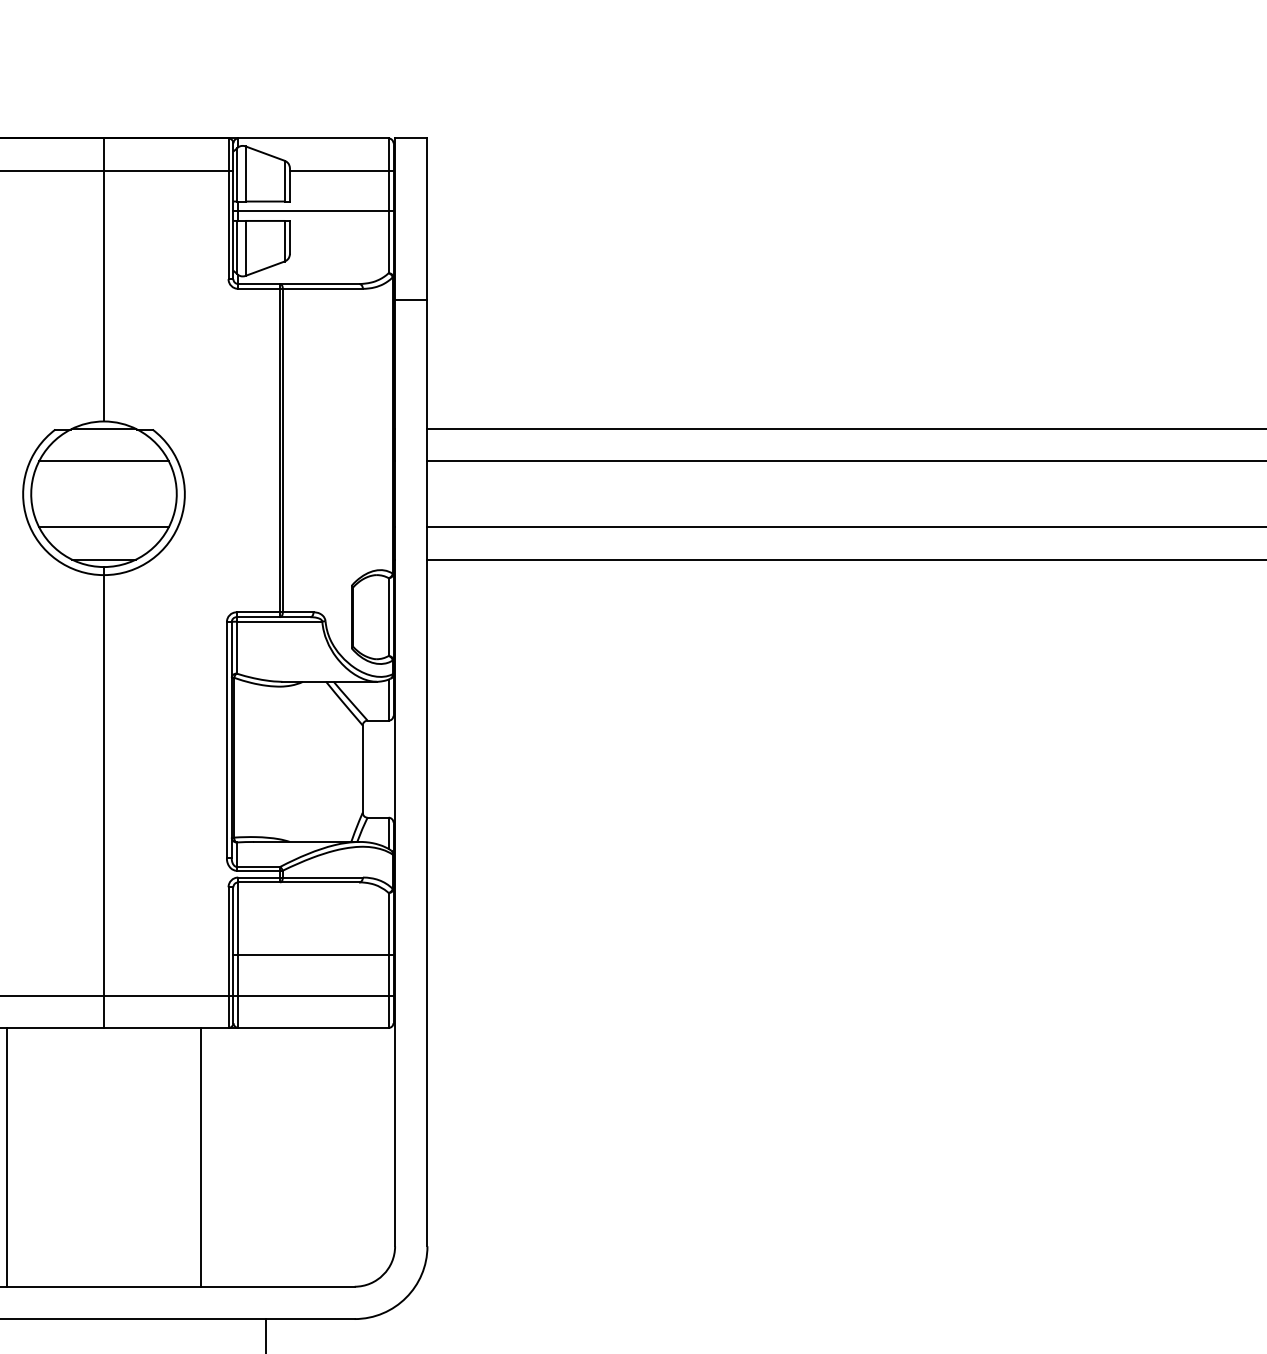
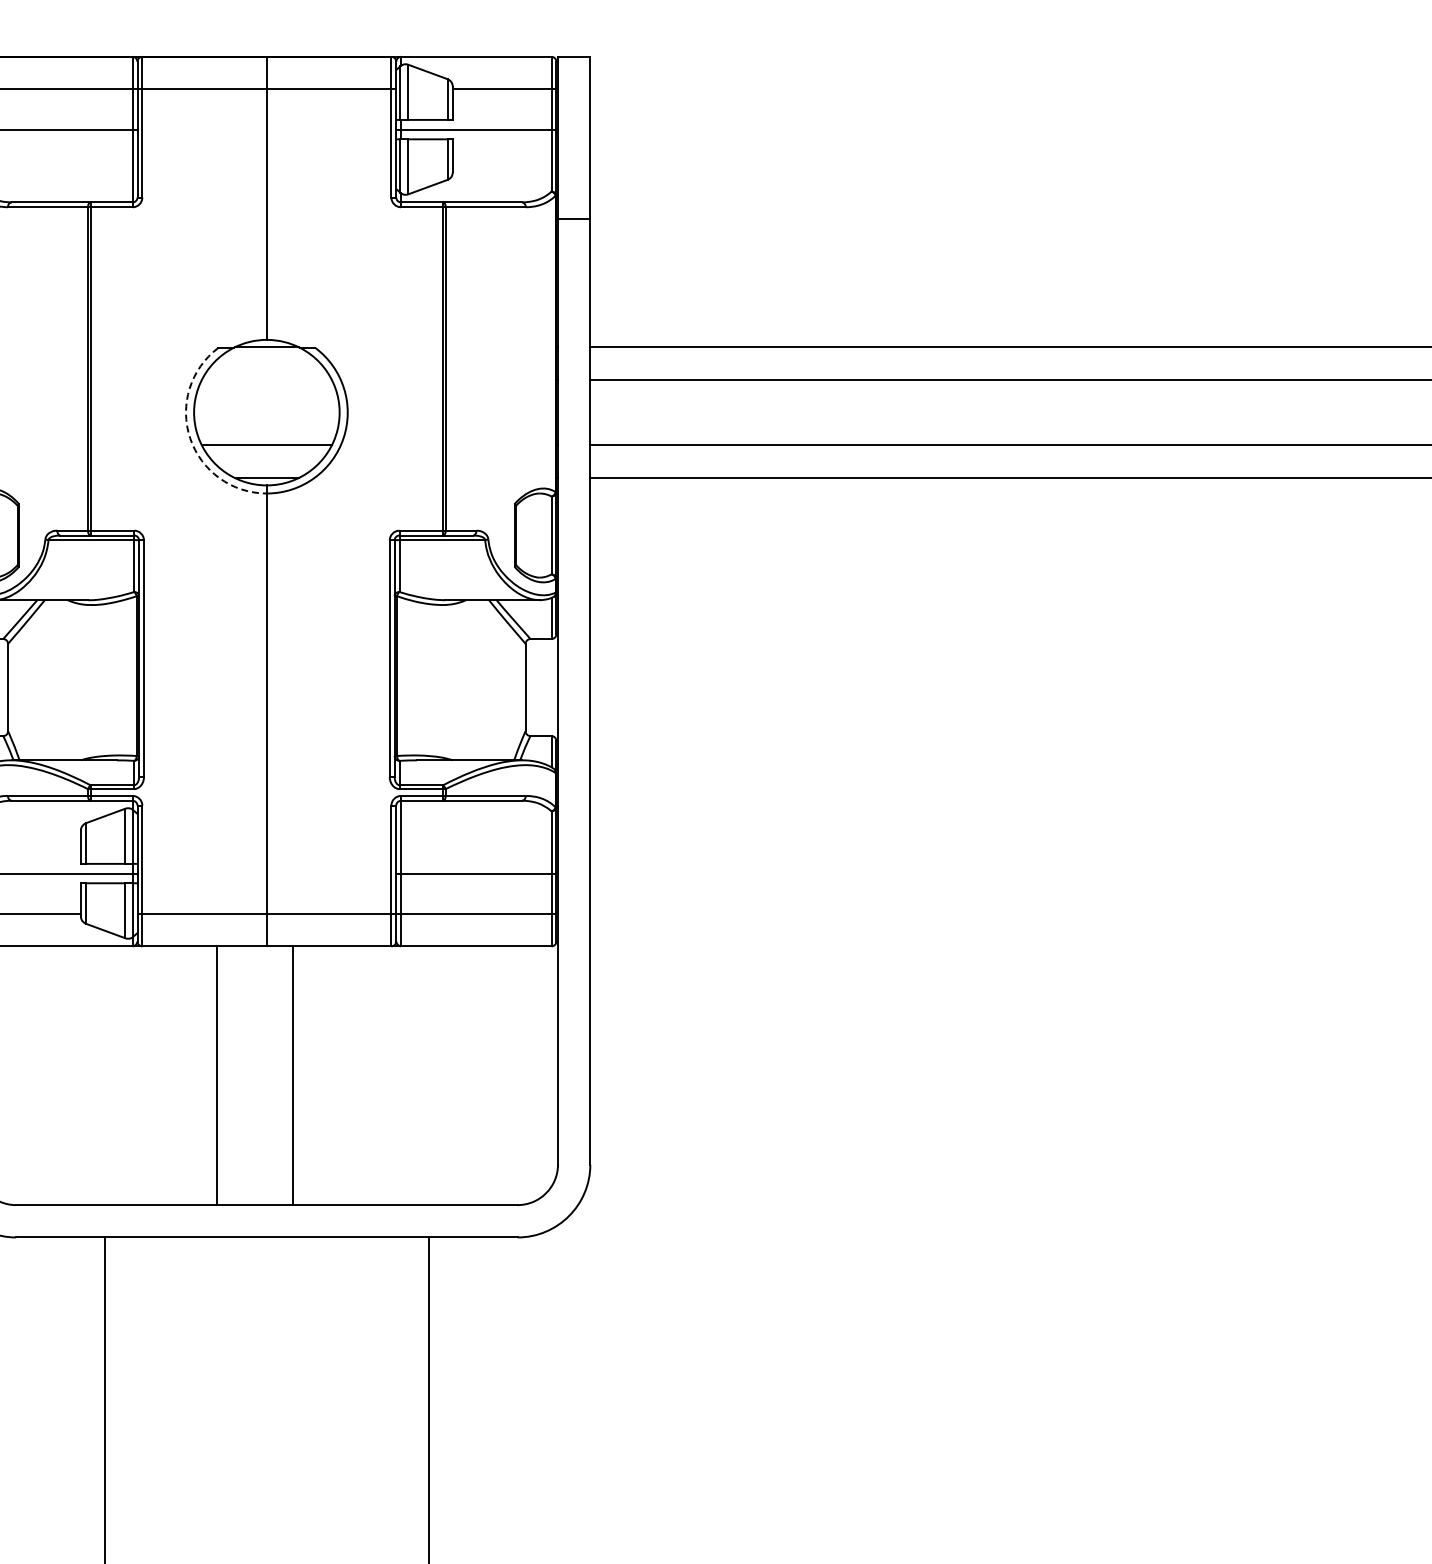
line: (103, 461) -> (266, 379), removed
arc: (27, 520) -> (190, 438), solid -> dashed
line: (6, 1157) -> (216, 1075), moved
line: (200, 1157) -> (292, 1075), moved

